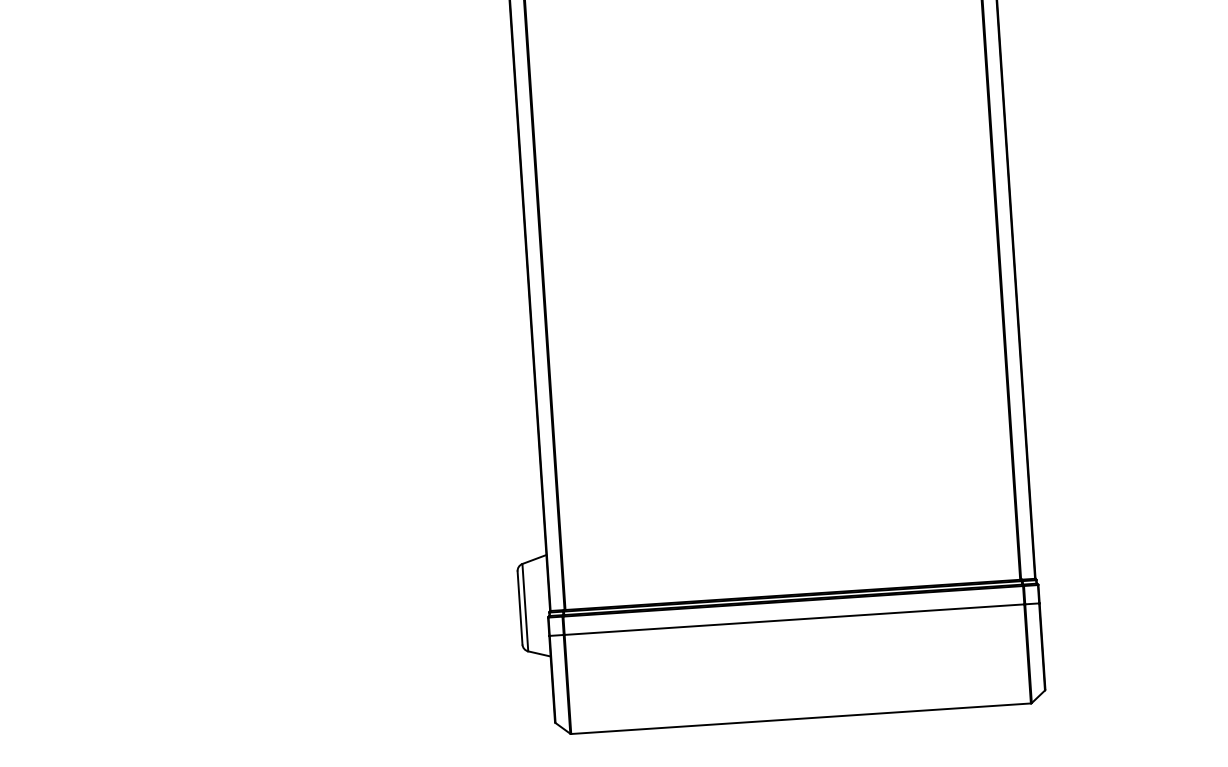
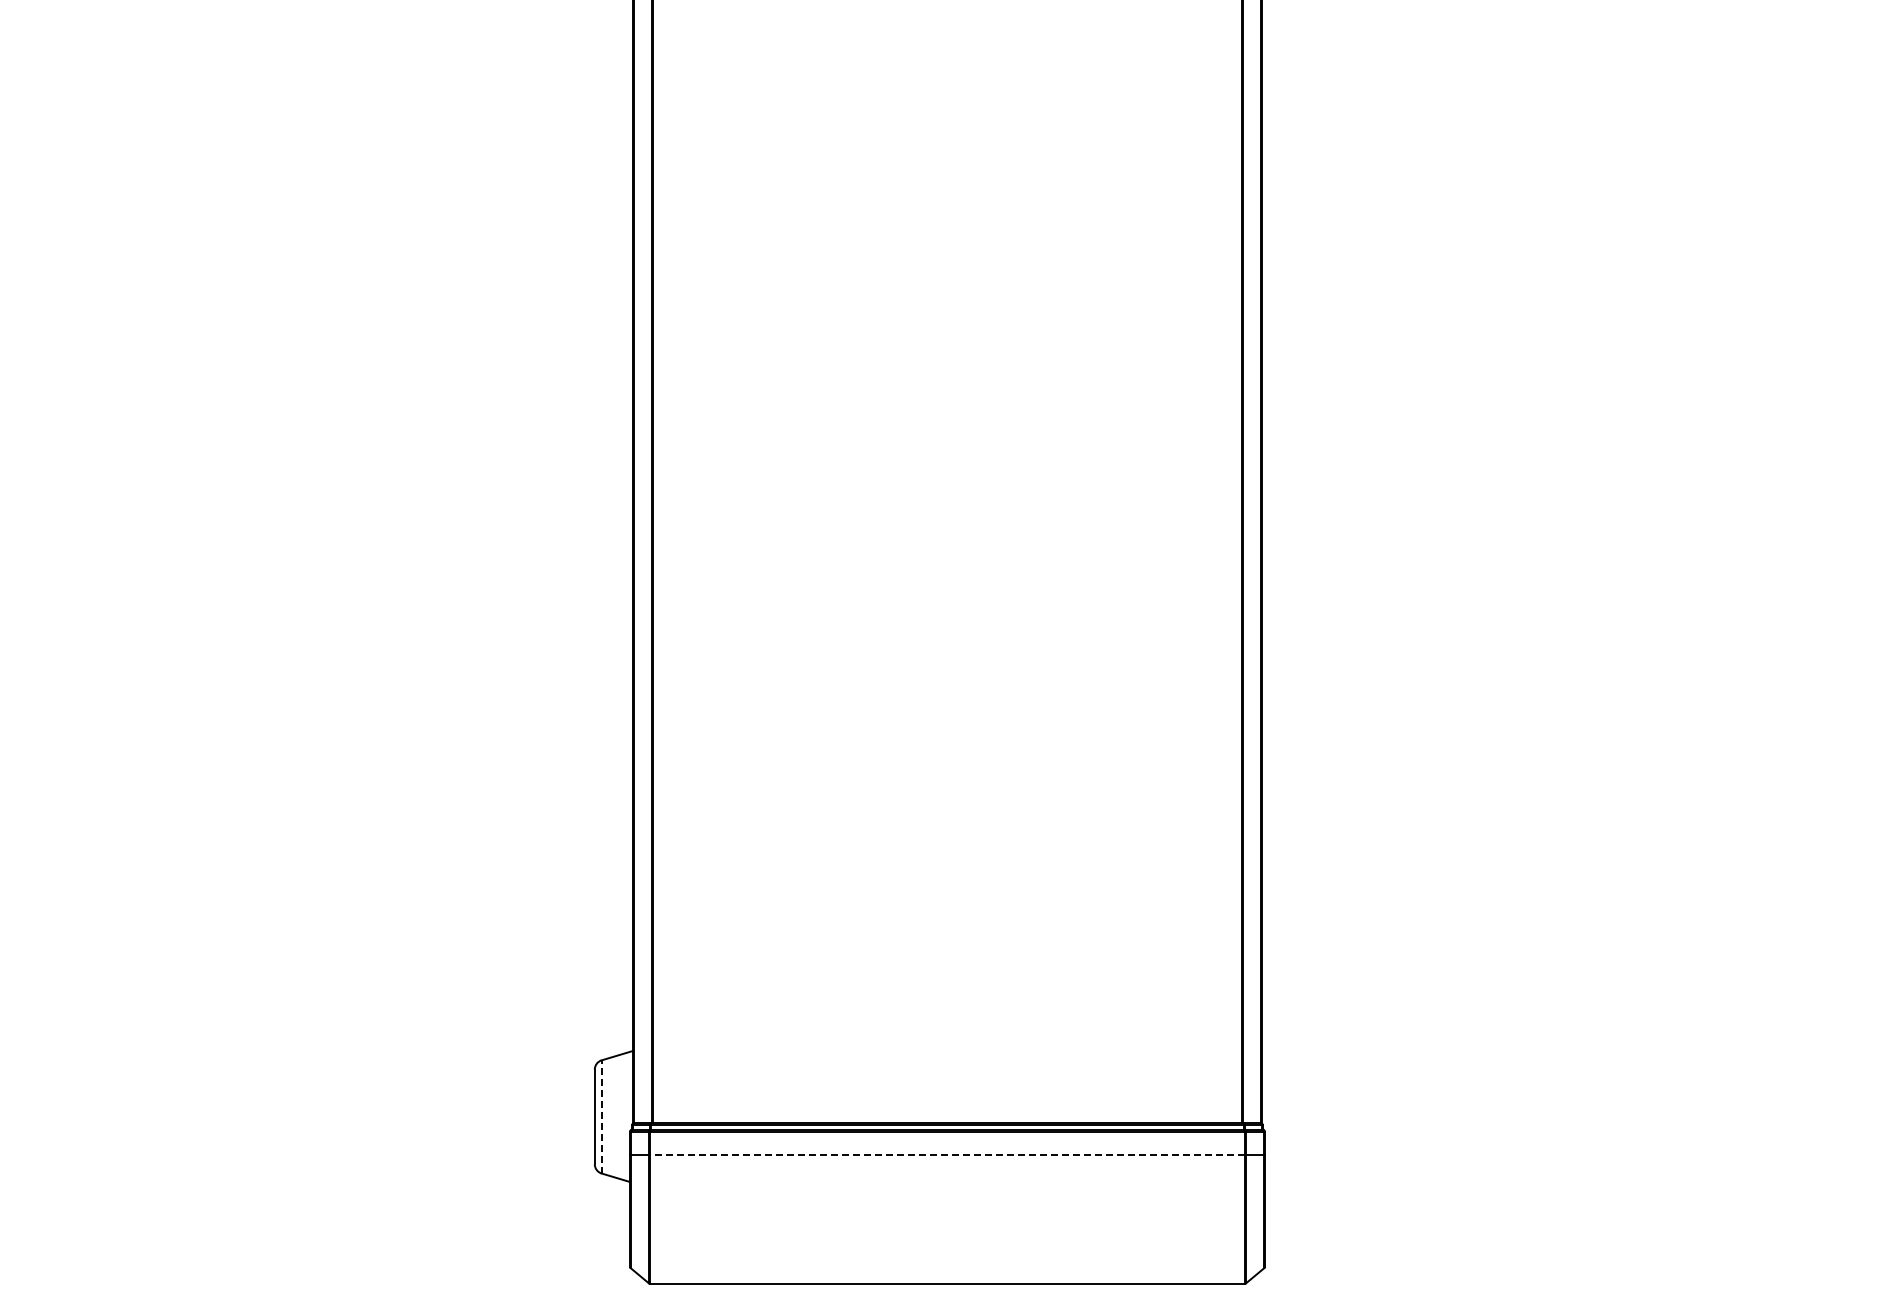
line: (525, 607) -> (601, 1116), solid -> dashed
line: (794, 619) -> (947, 1155), solid -> dashed

